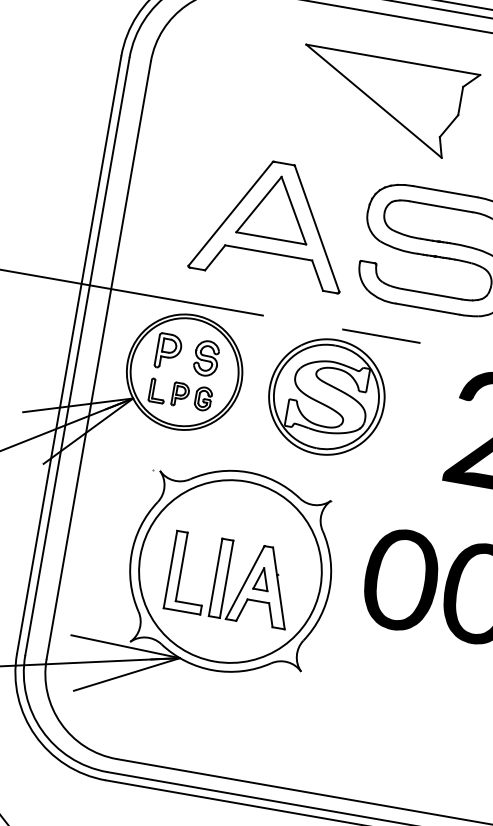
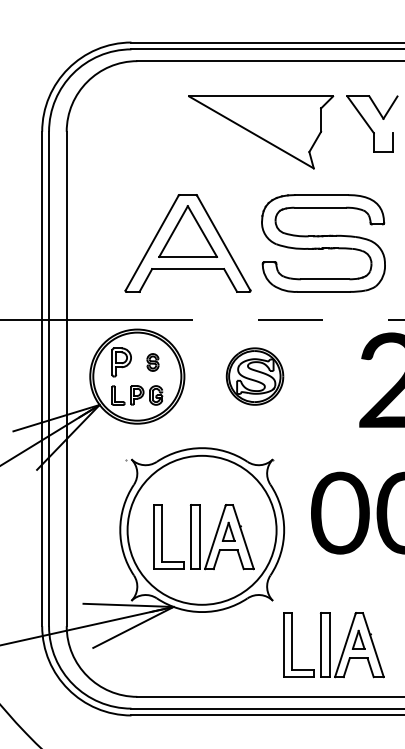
part: (205, 358) -> (152, 362), size x0.6
part: (326, 396) -> (254, 376), size x0.6
part: (364, 738) -> (333, 645), added

